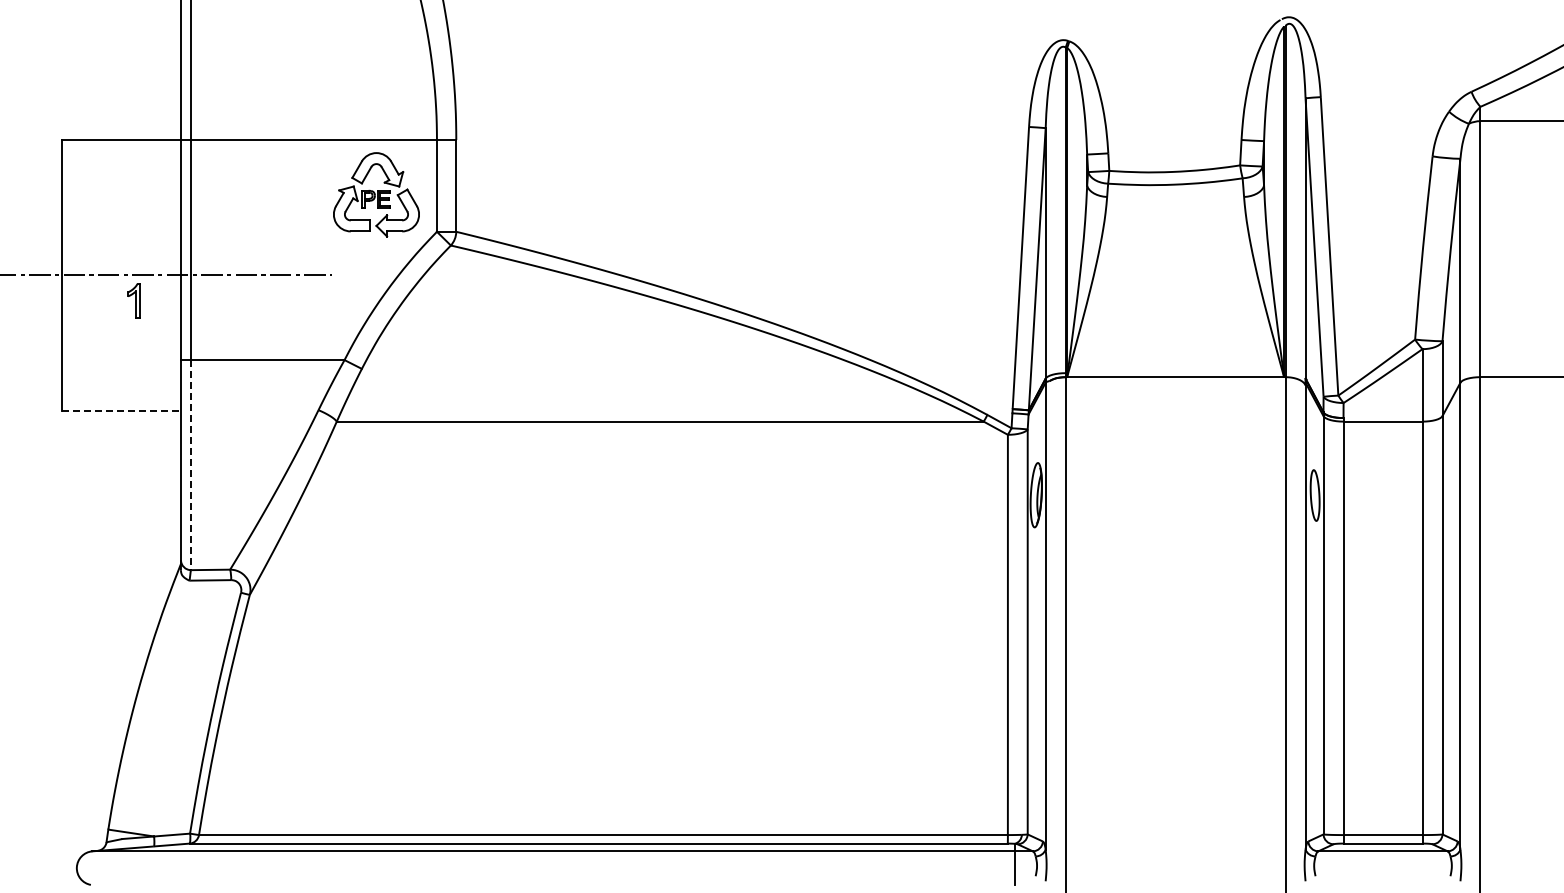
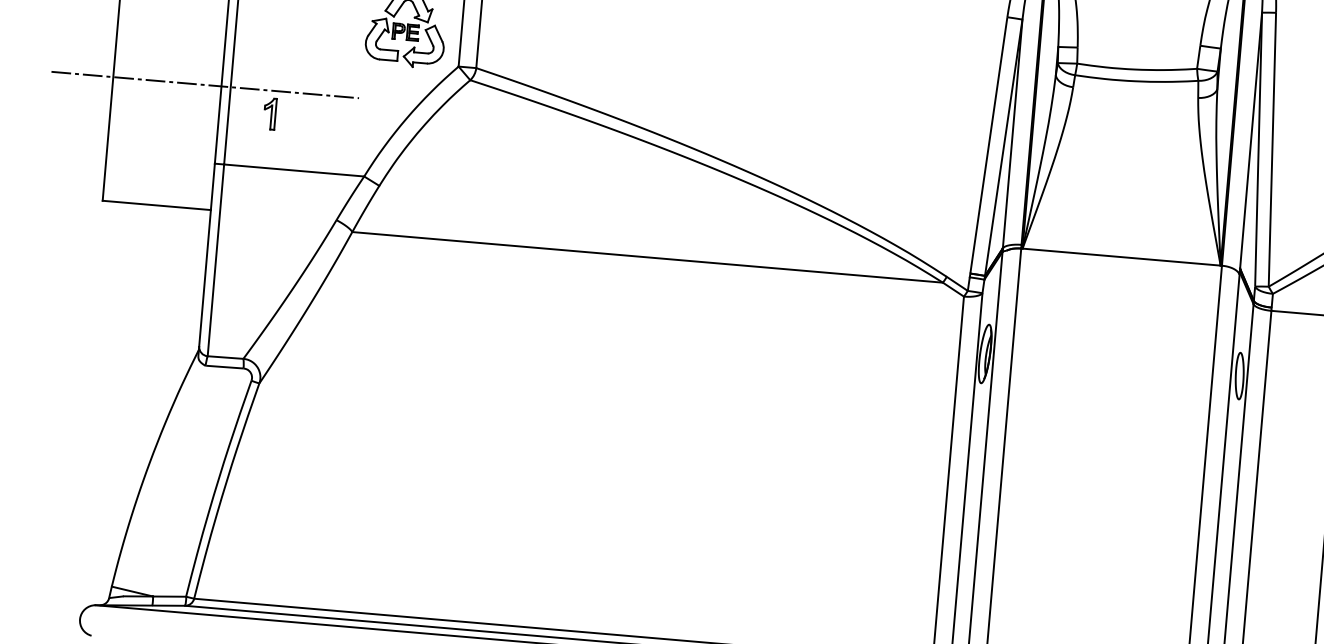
part: (133, 300) -> (269, 113), moved
line: (122, 410) -> (157, 205), dashed -> solid
line: (191, 465) -> (216, 260), dashed -> solid

